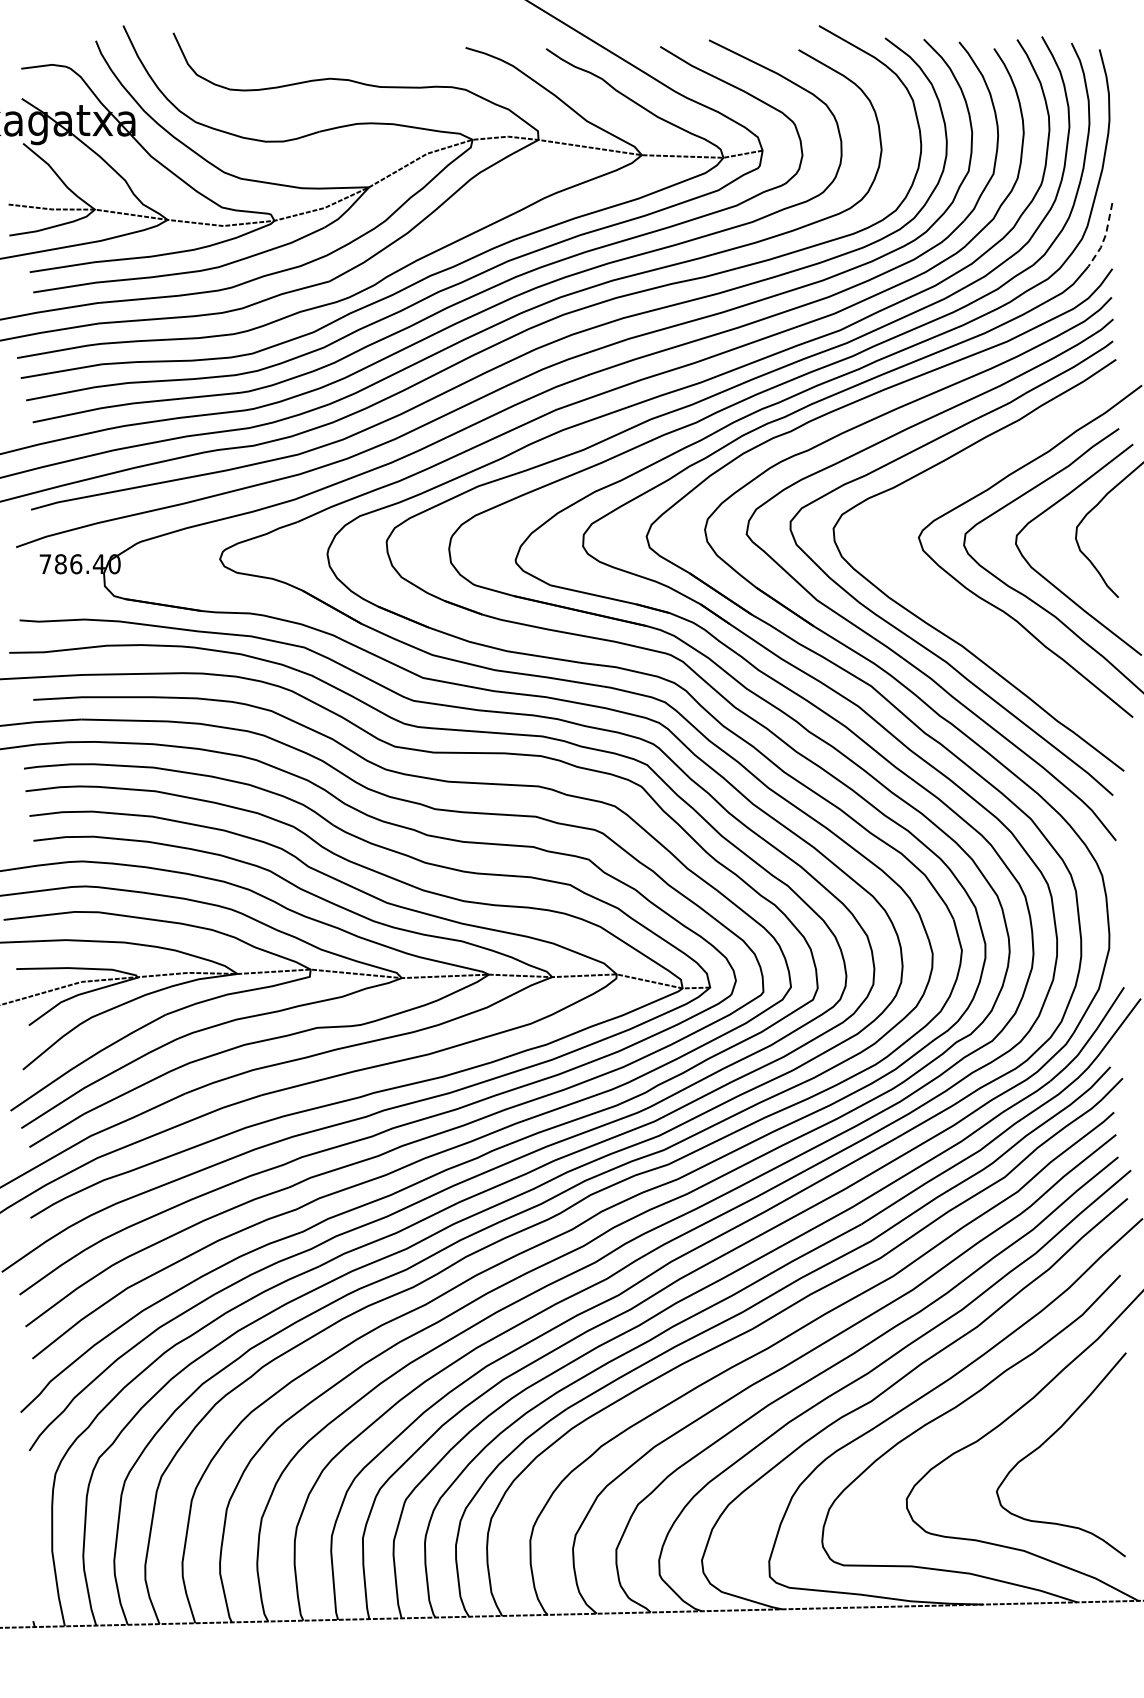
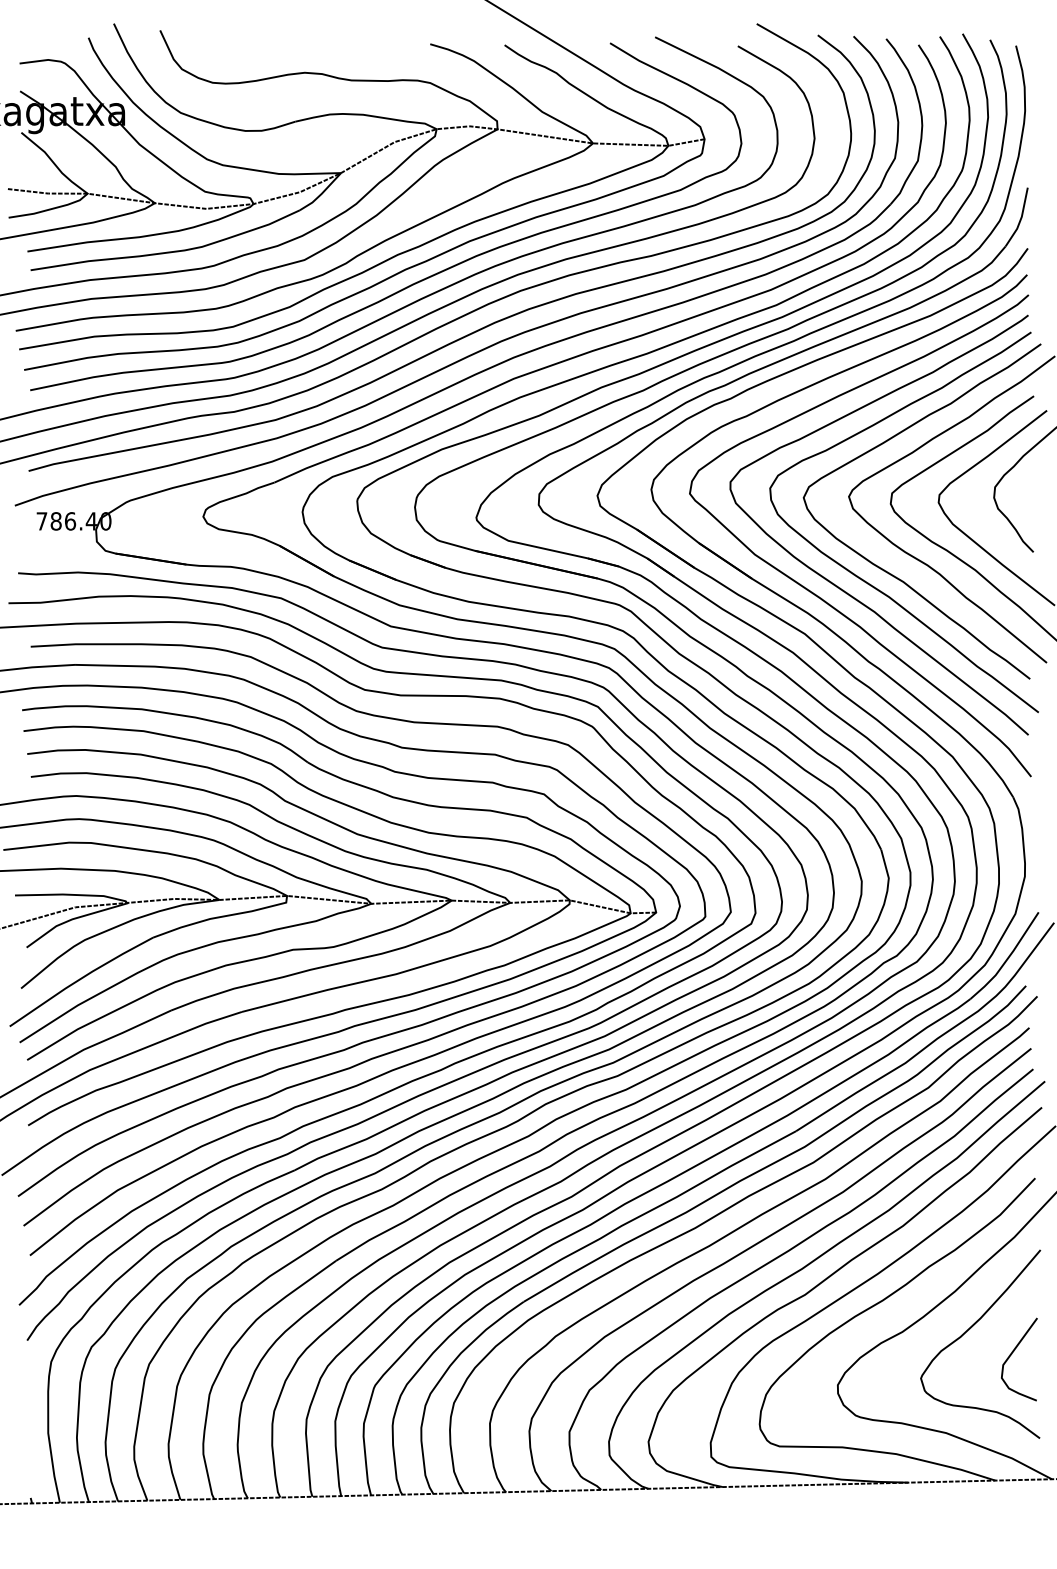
line: (1105, 236) -> (1021, 218), dashed -> solid
curve: (959, 617) -> (886, 570), added
curve: (1094, 1467) -> (1011, 1355), added

